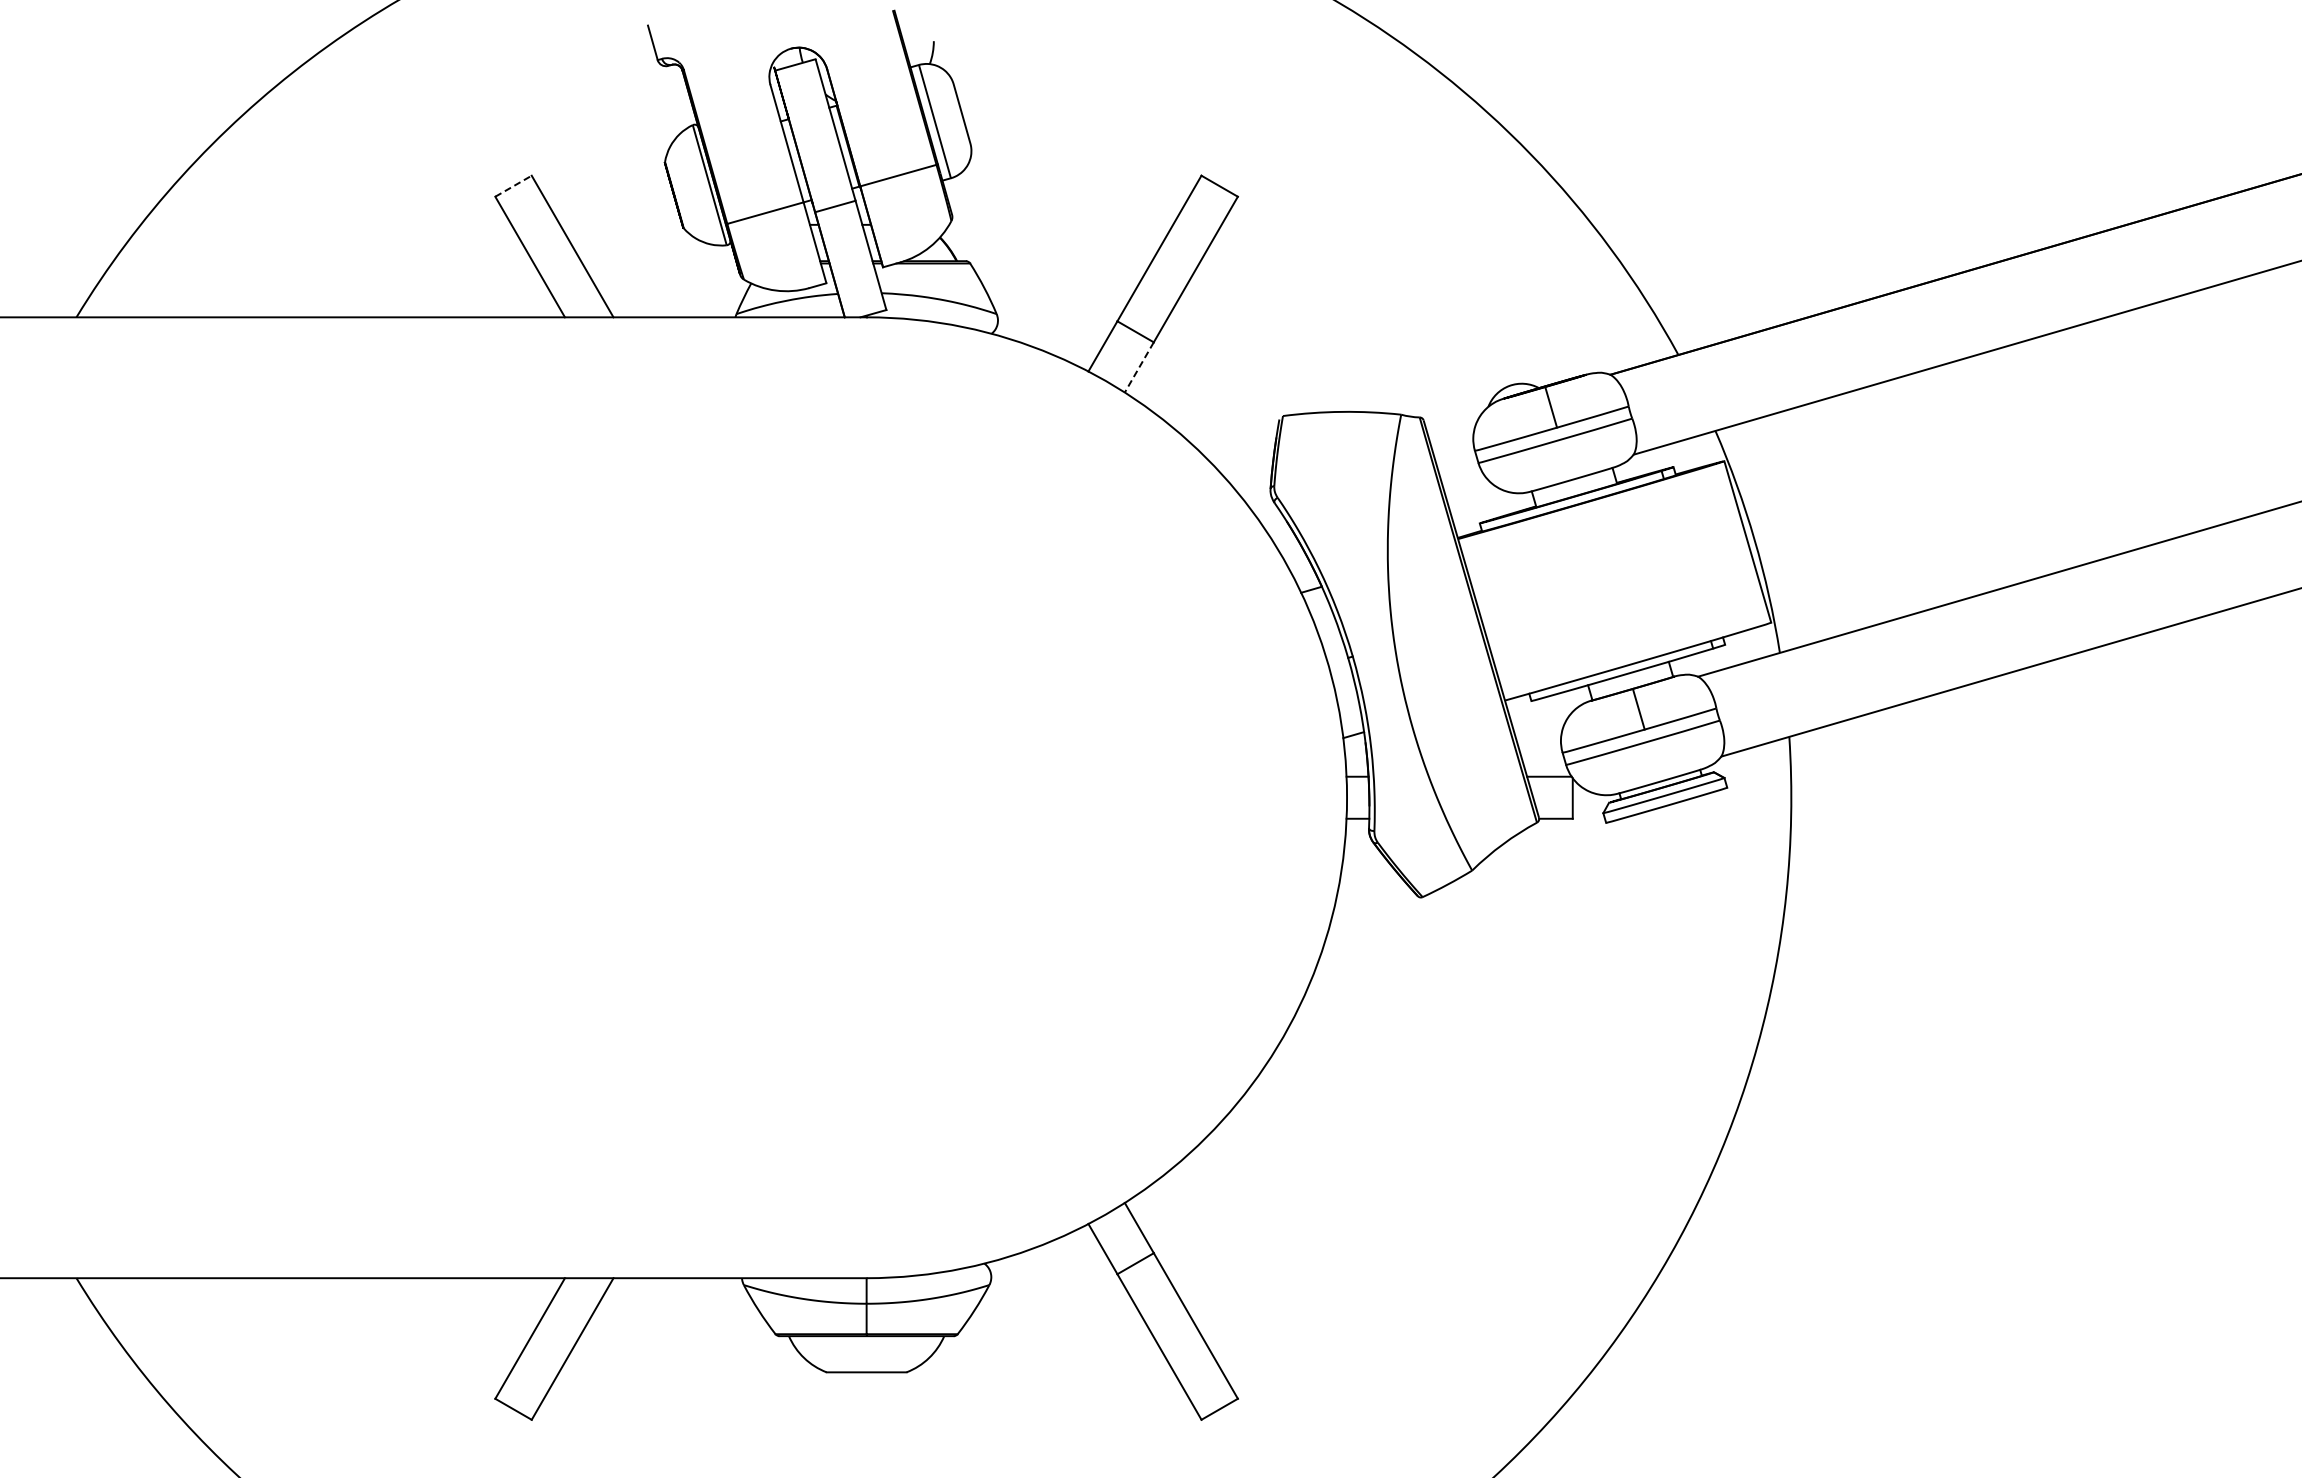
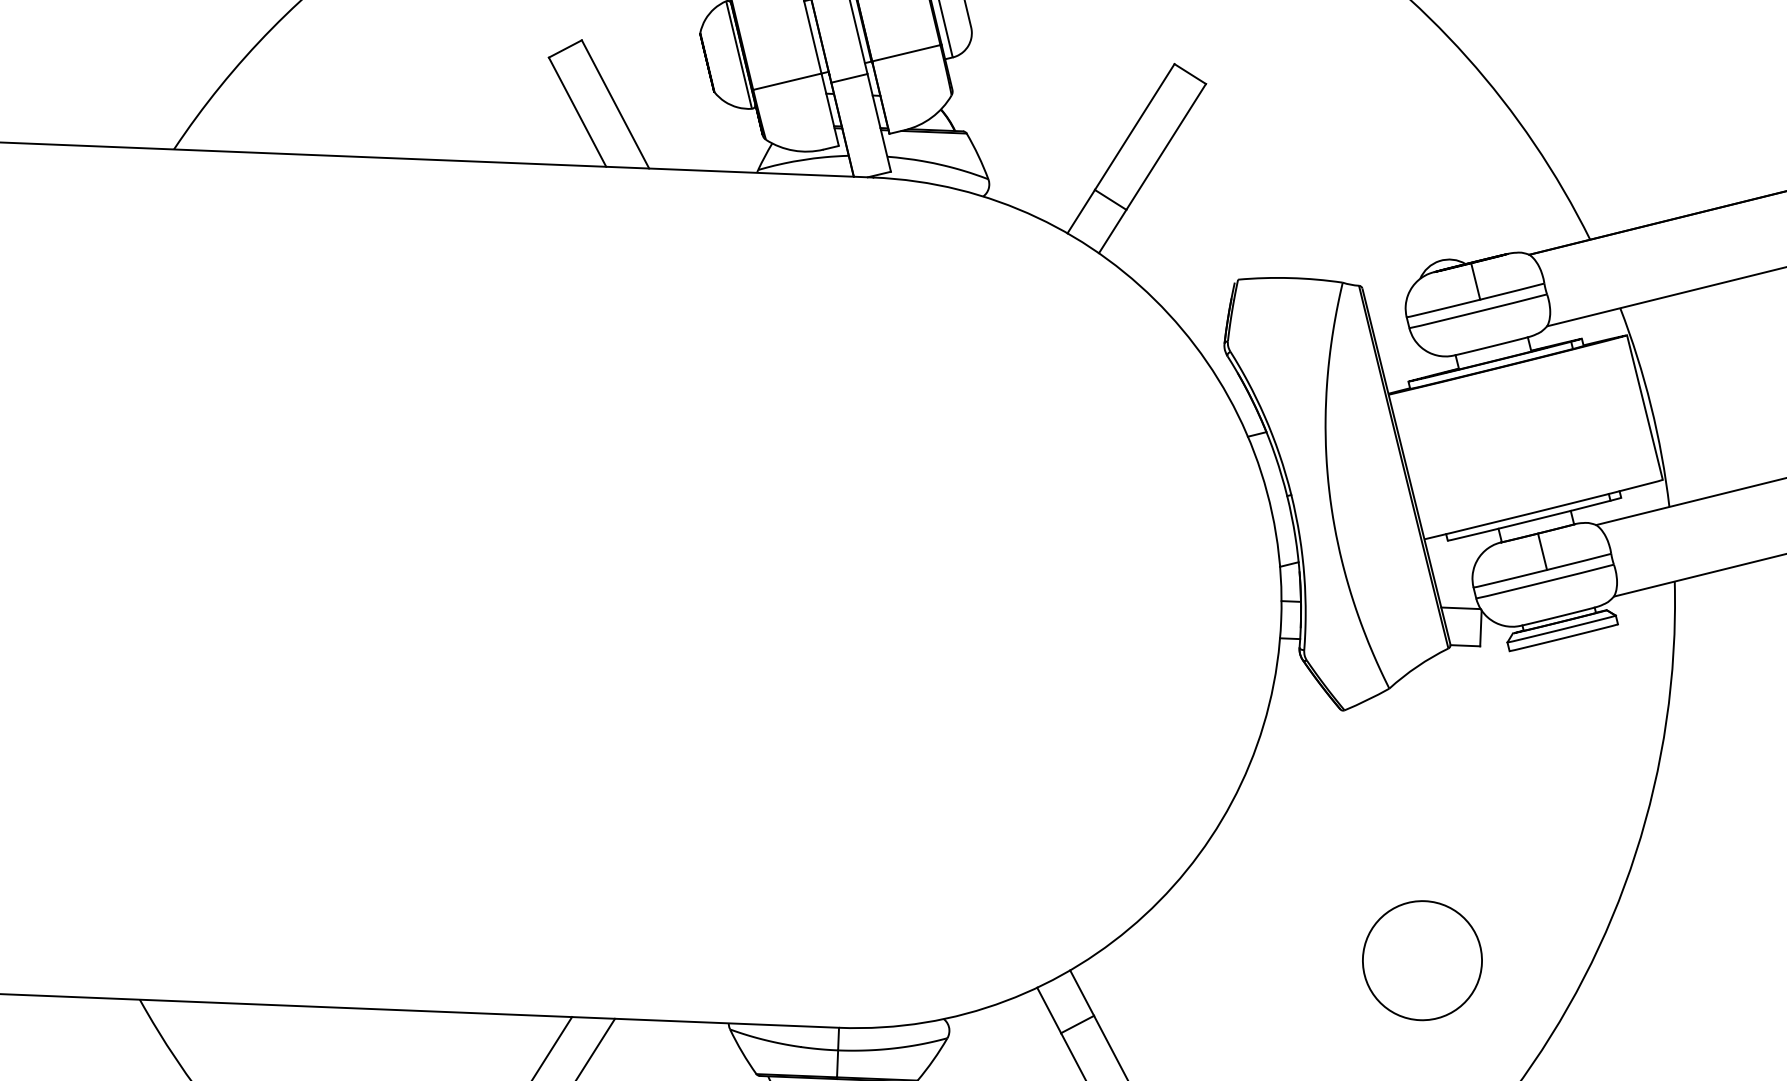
line: (513, 185) -> (565, 48), dashed -> solid
line: (1139, 367) -> (1112, 231), dashed -> solid
circle: (1521, 1175) -> (1422, 960), added

